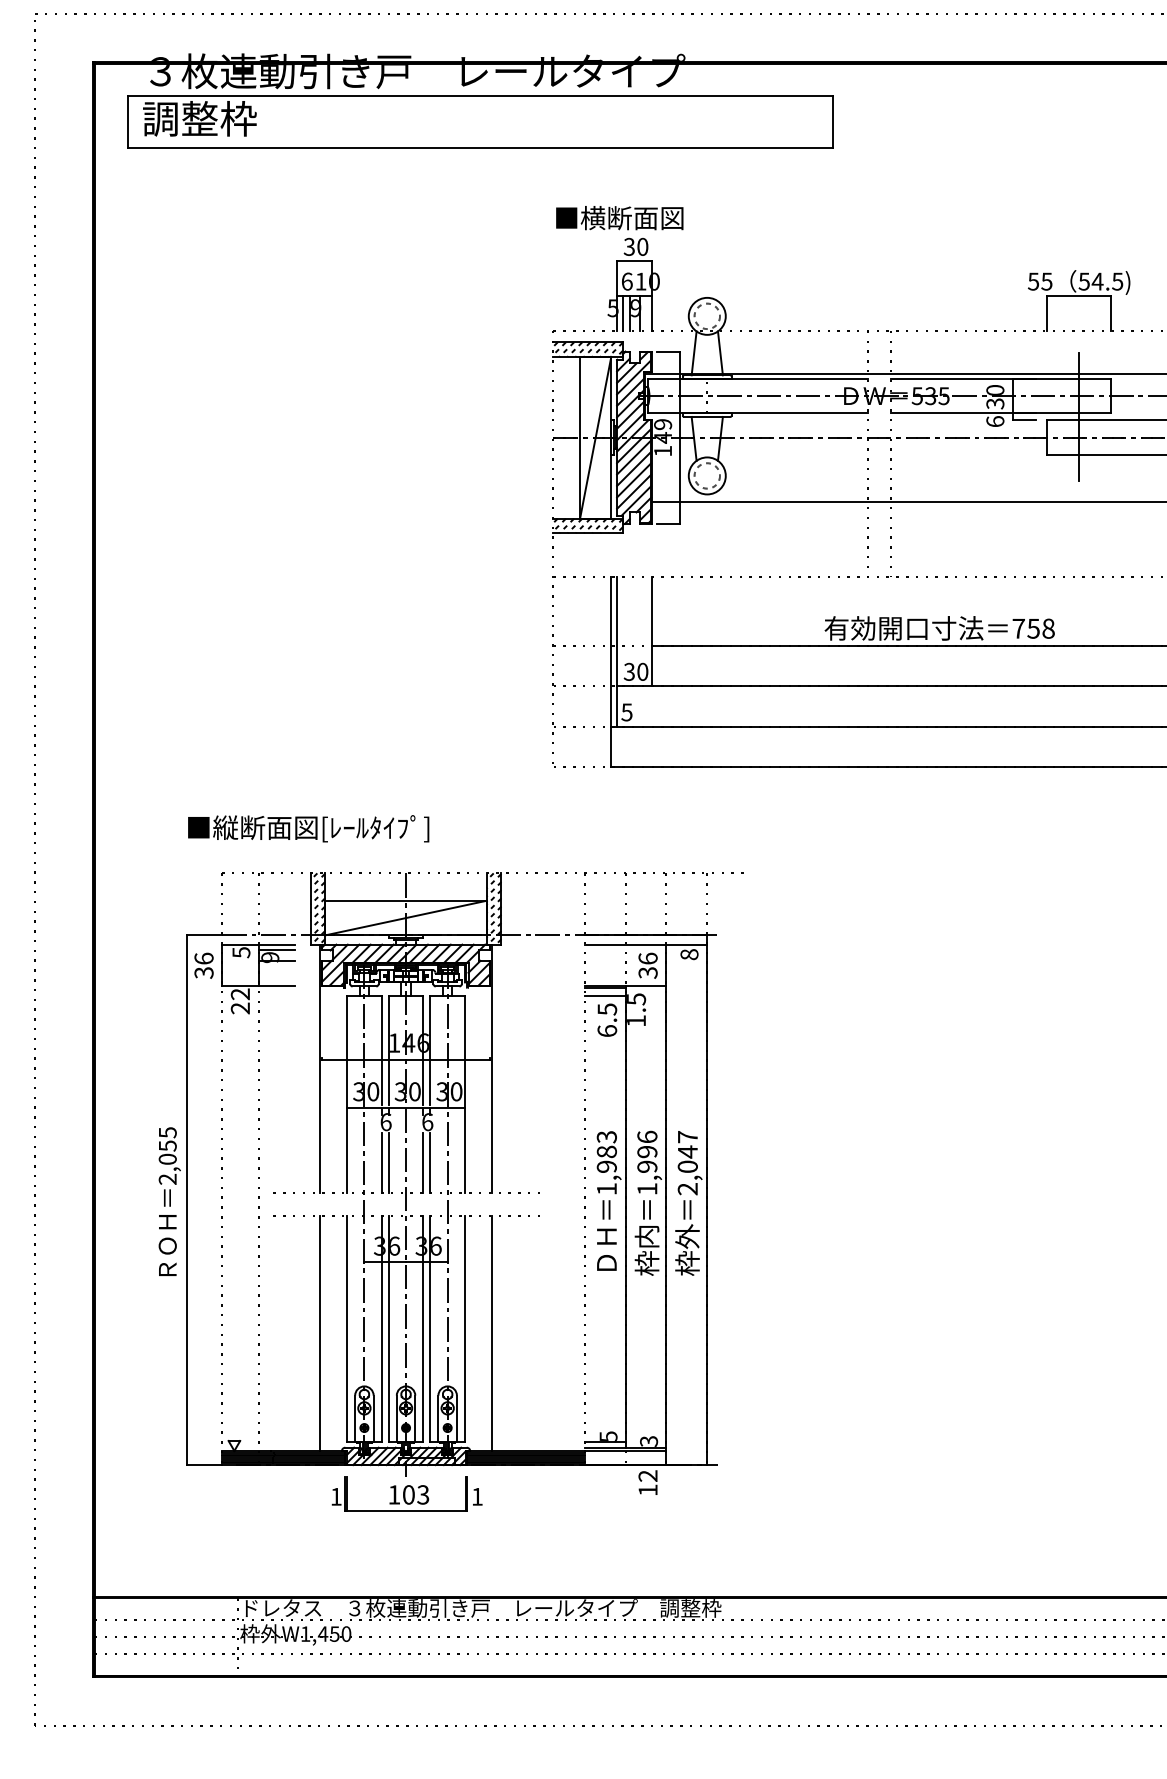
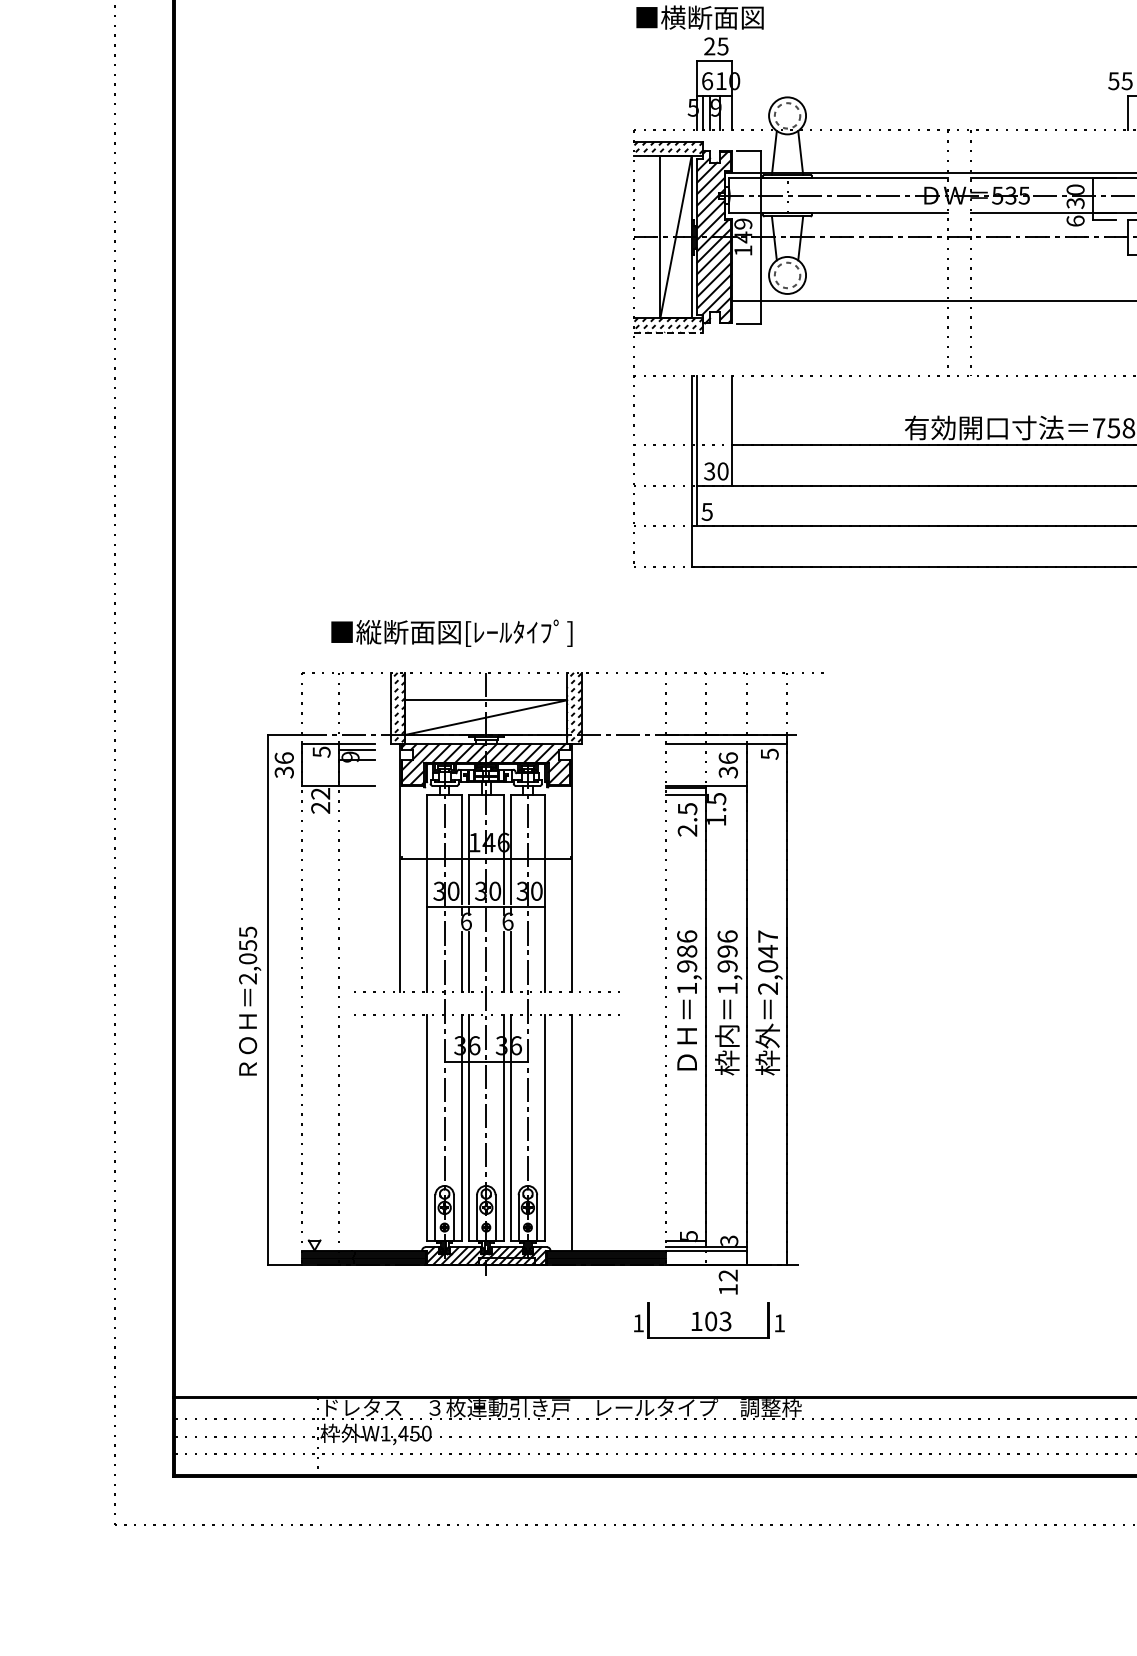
text: (635, 246) -> (715, 46), 30 -> 25
line: (588, 533) -> (668, 333), solid -> dashed
text: (308, 828) -> (451, 633), moved
text: (689, 954) -> (769, 754), 8 -> 5
text: (607, 1031) -> (687, 831), 6.5 -> 2.5
text: (606, 1136) -> (686, 936), 1,983 -> 1,986
line: (319, 1333) -> (399, 1133), removed
part: (406, 1493) -> (708, 1320), moved

